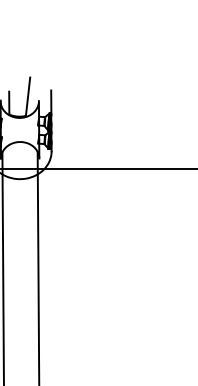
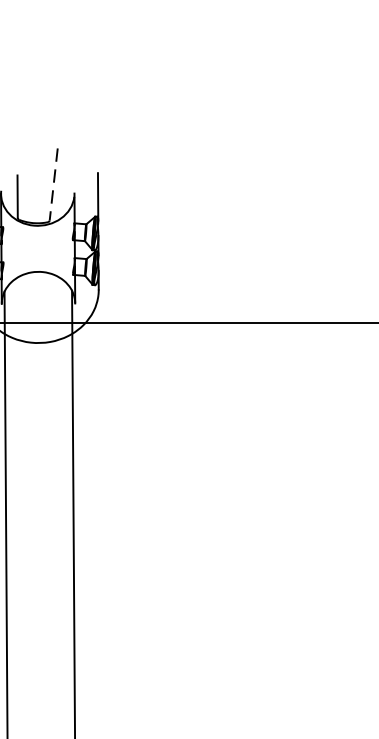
line: (28, 96) -> (54, 184), solid -> dashed

